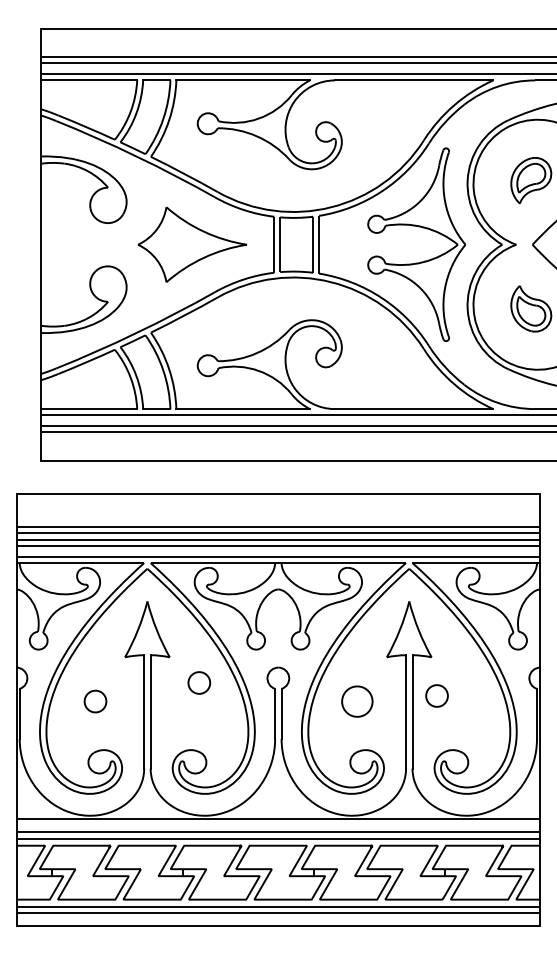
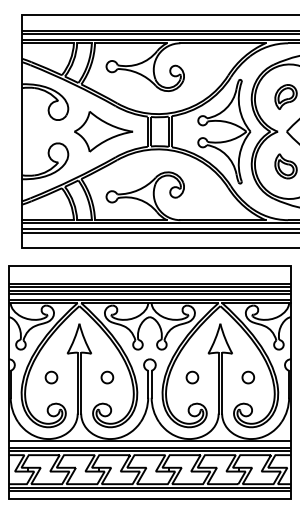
part: (199, 682) -> (107, 377), moved
part: (437, 695) -> (248, 377), moved
part: (357, 701) -> (192, 377), size x0.71

